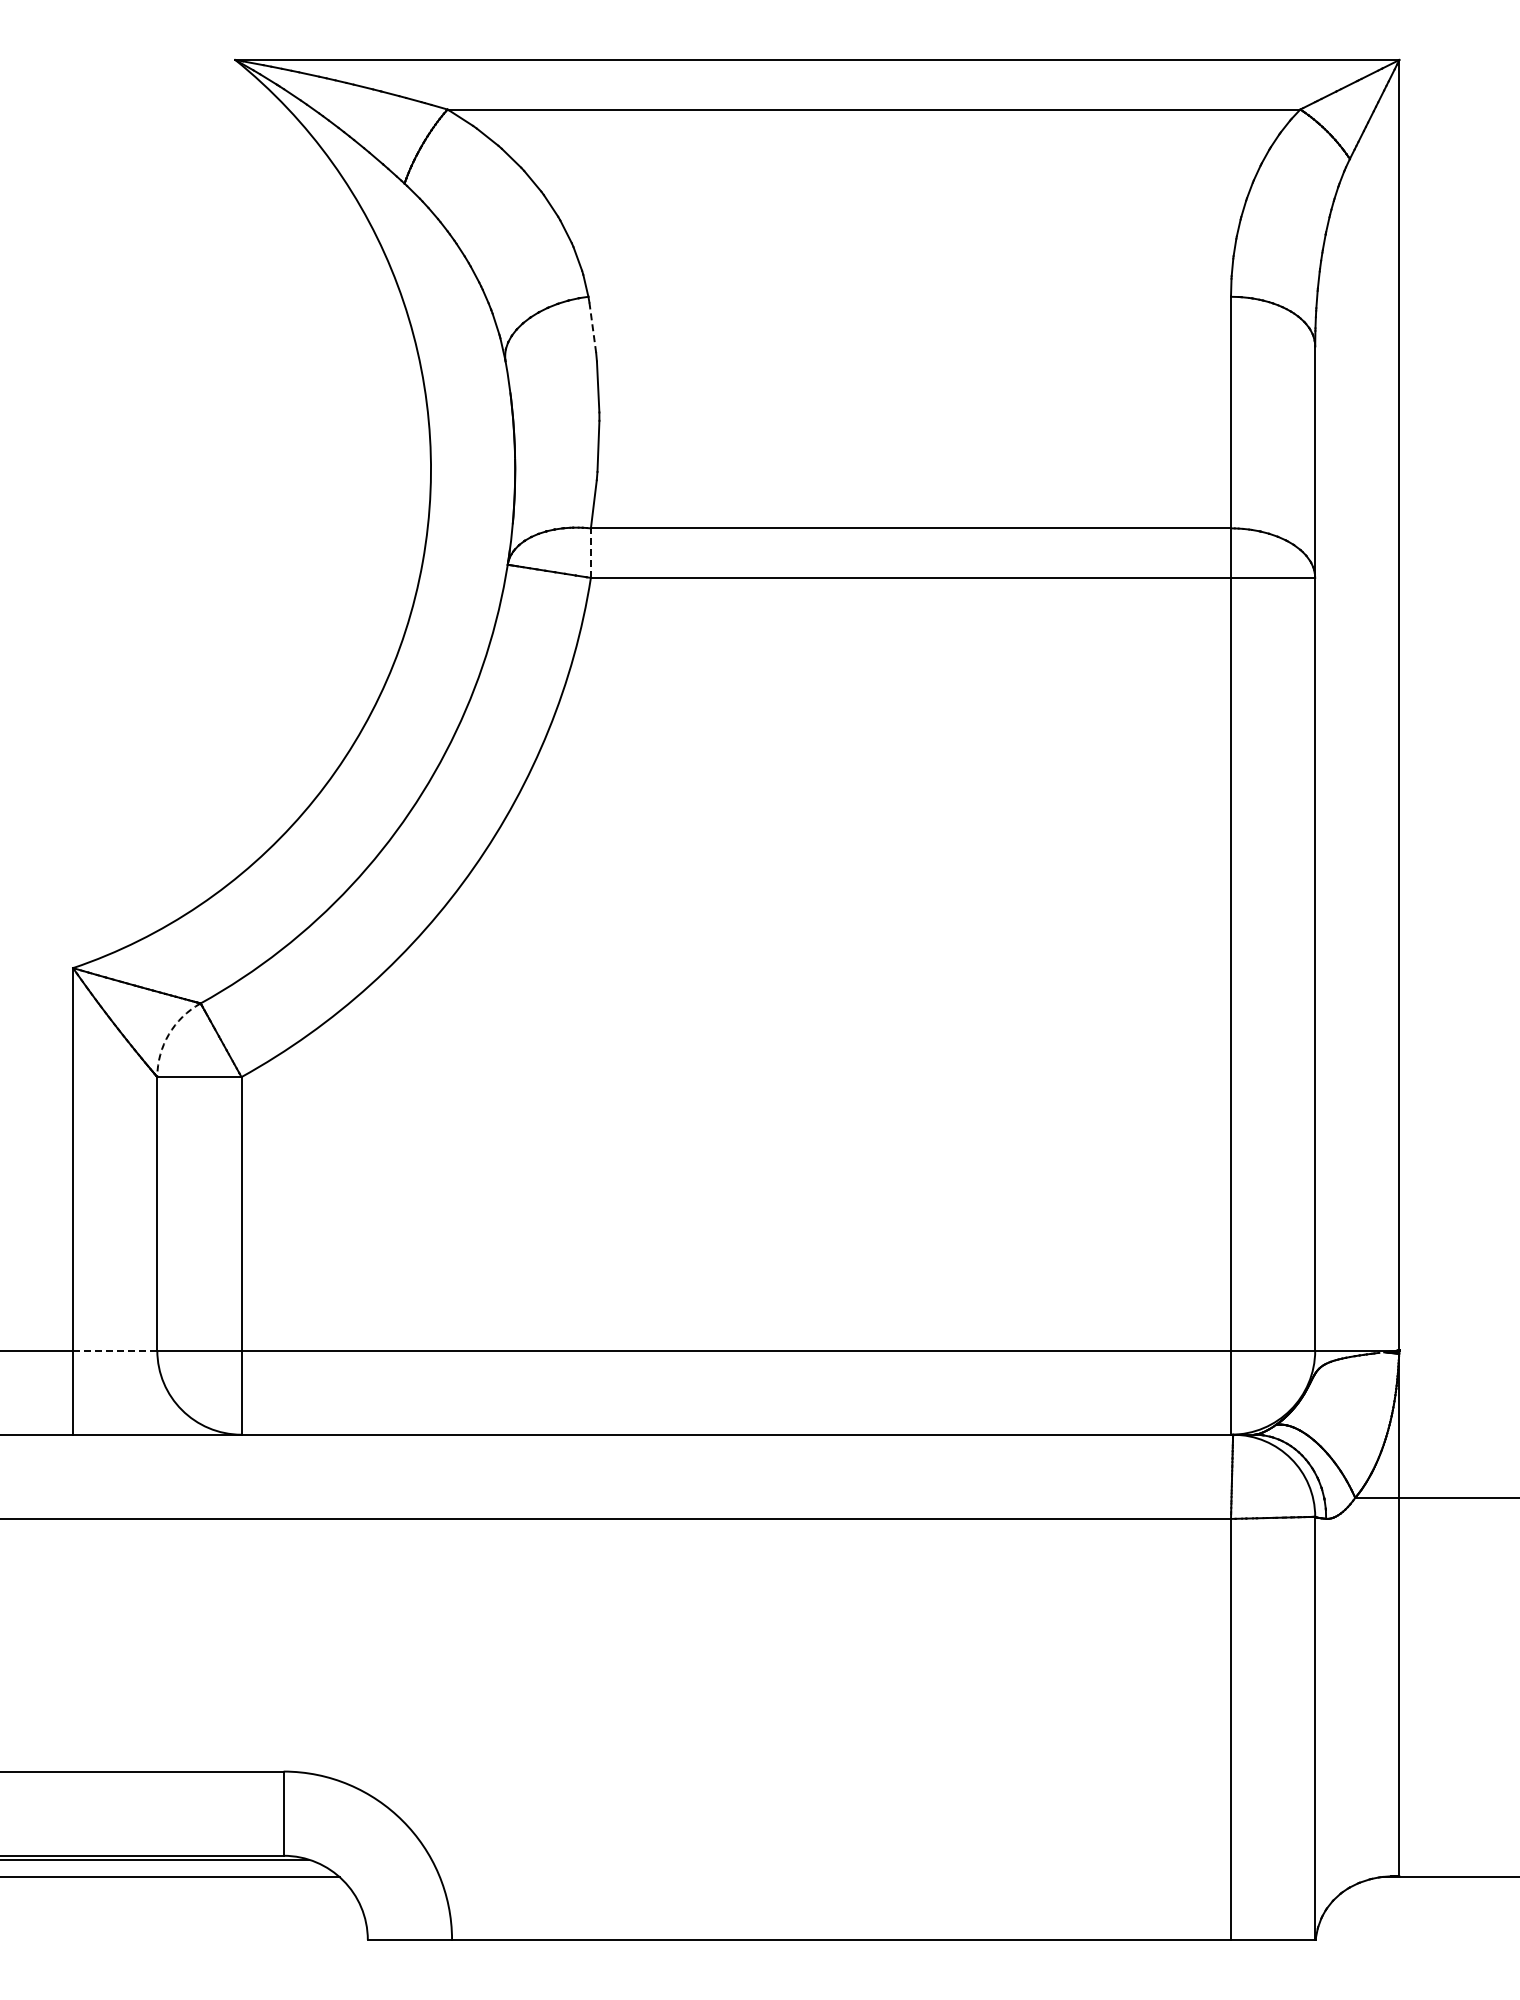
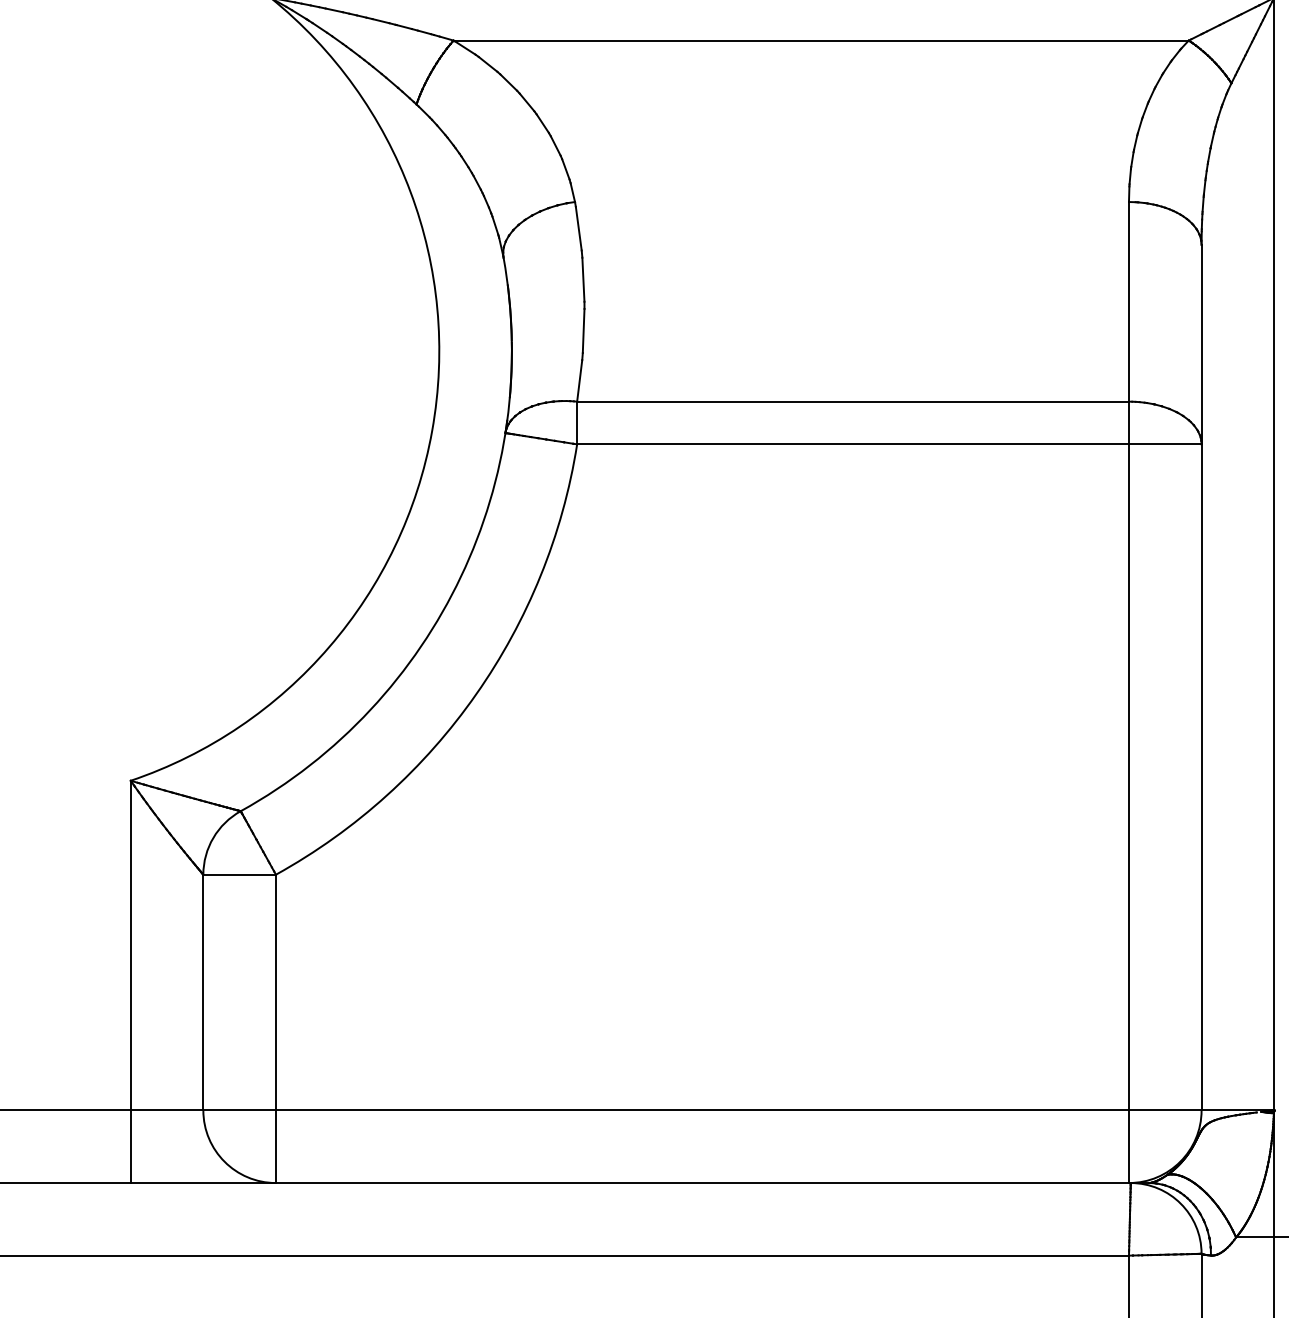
line: (592, 327) -> (578, 228), dashed -> solid
line: (590, 553) -> (576, 423), dashed -> solid
arc: (168, 1034) -> (213, 837), dashed -> solid
line: (115, 1350) -> (167, 1110), dashed -> solid

